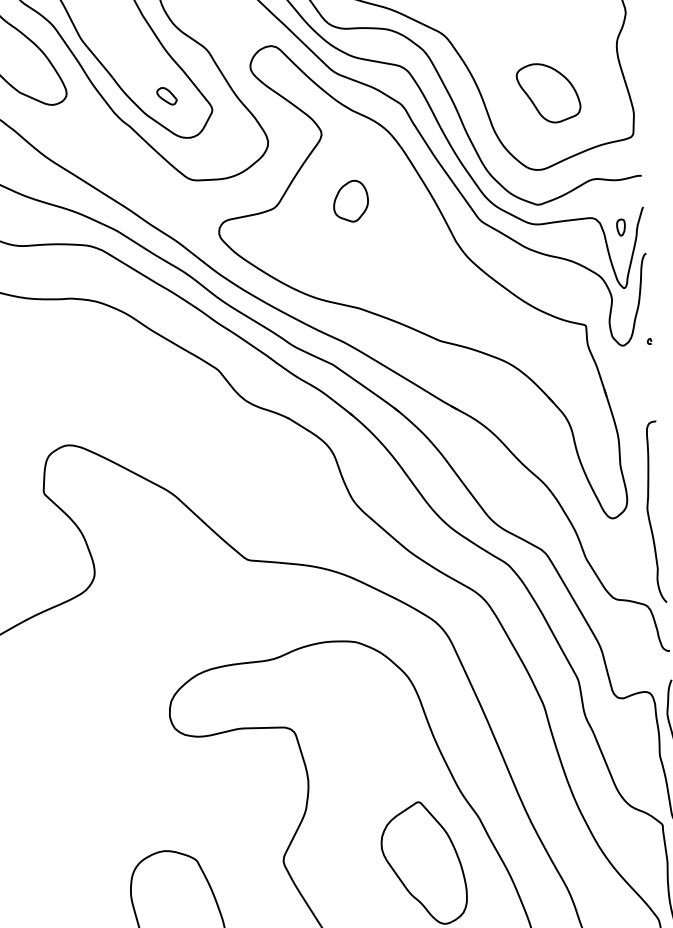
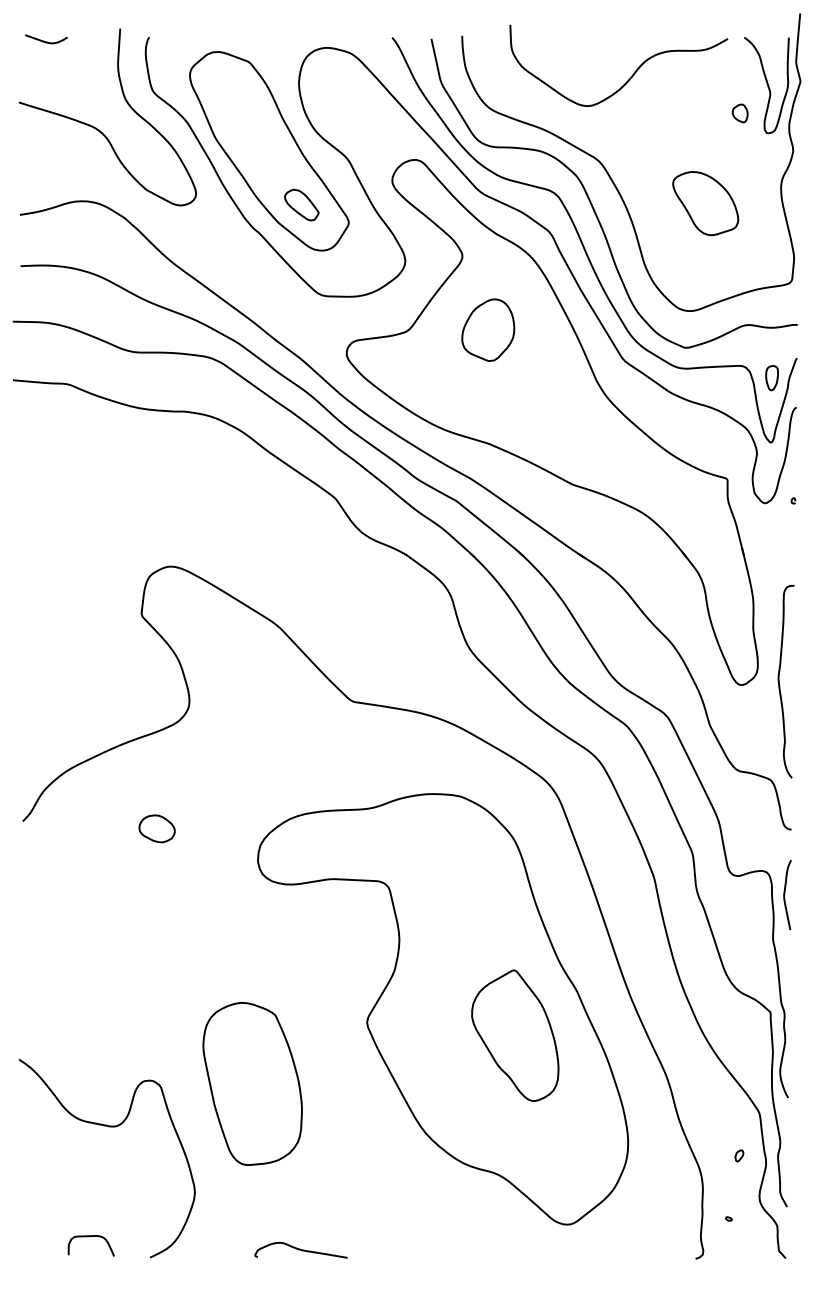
part: (548, 93) -> (705, 203), moved
part: (166, 95) -> (301, 204), size x1.67
part: (351, 200) -> (488, 329), size x1.43
part: (620, 227) -> (771, 378), size x1.43
part: (72, 692) -> (156, 828), added

